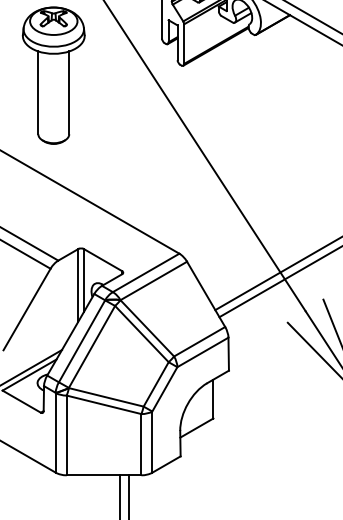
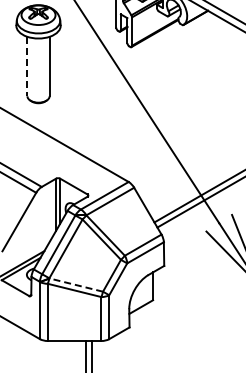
line: (38, 92) -> (27, 66), solid -> dashed
line: (106, 397) -> (76, 285), solid -> dashed

